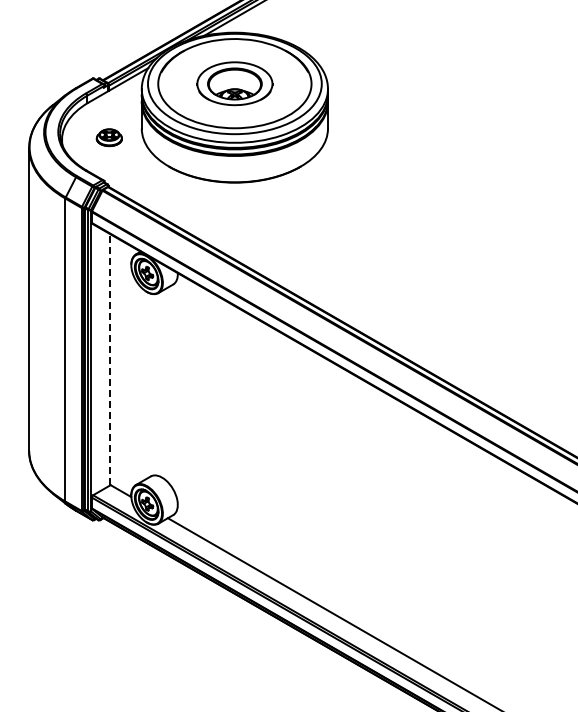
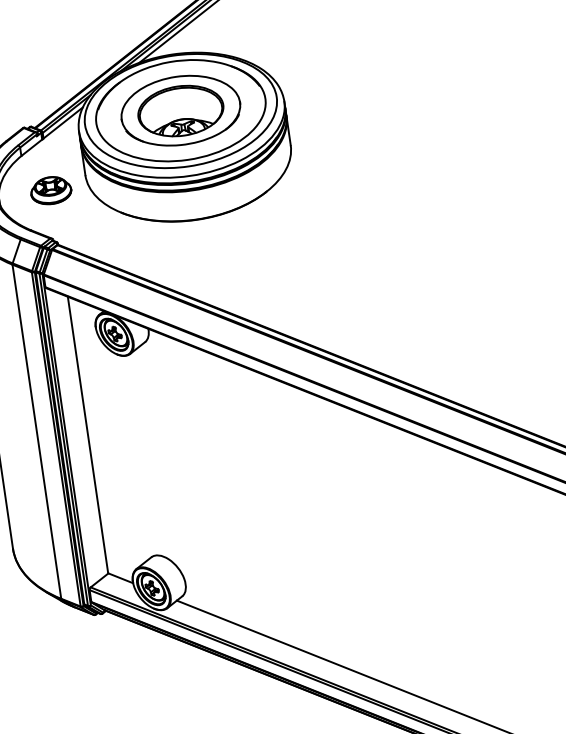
part: (234, 83) -> (180, 110), size x1.43
part: (109, 137) -> (51, 190), size x1.43
line: (110, 359) -> (88, 434), dashed -> solid

